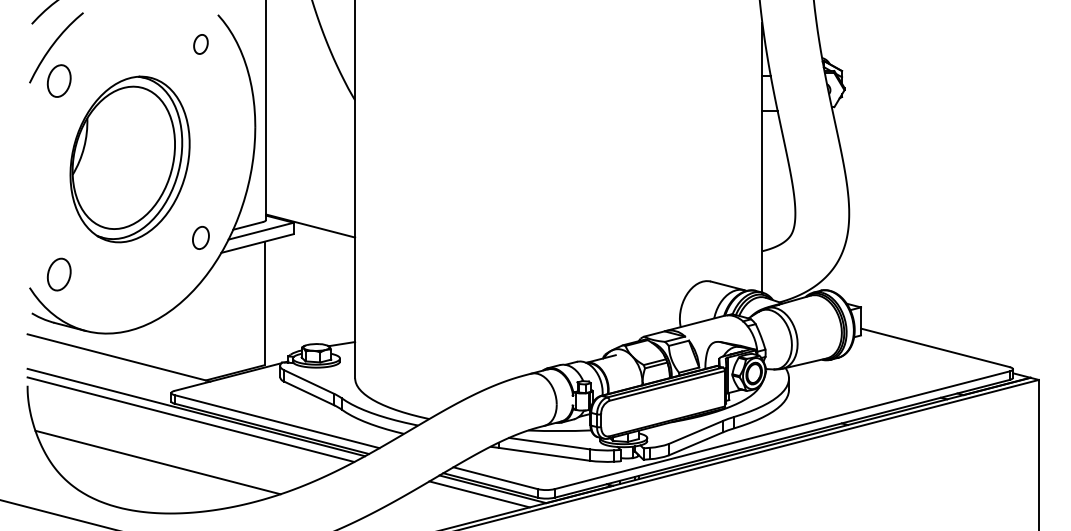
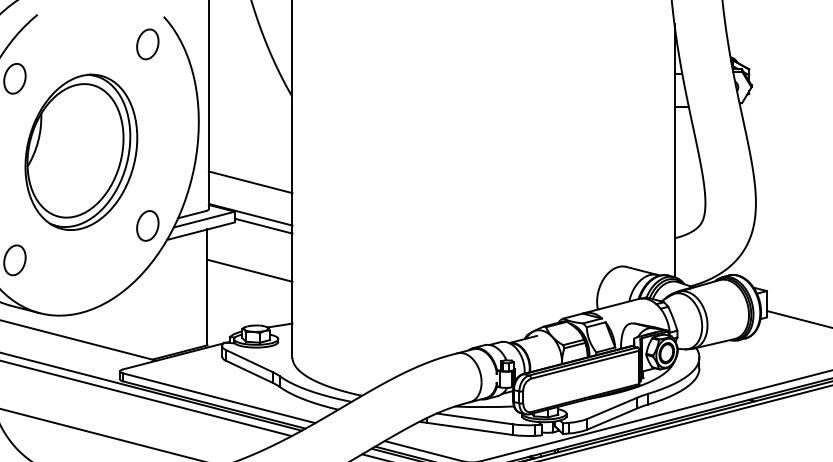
part: (200, 44) -> (147, 44), size x1.67
line: (310, 191) -> (250, 182), added
part: (200, 237) -> (147, 225), size x1.43
line: (324, 238) -> (263, 226), added
line: (309, 285) -> (249, 270), added

